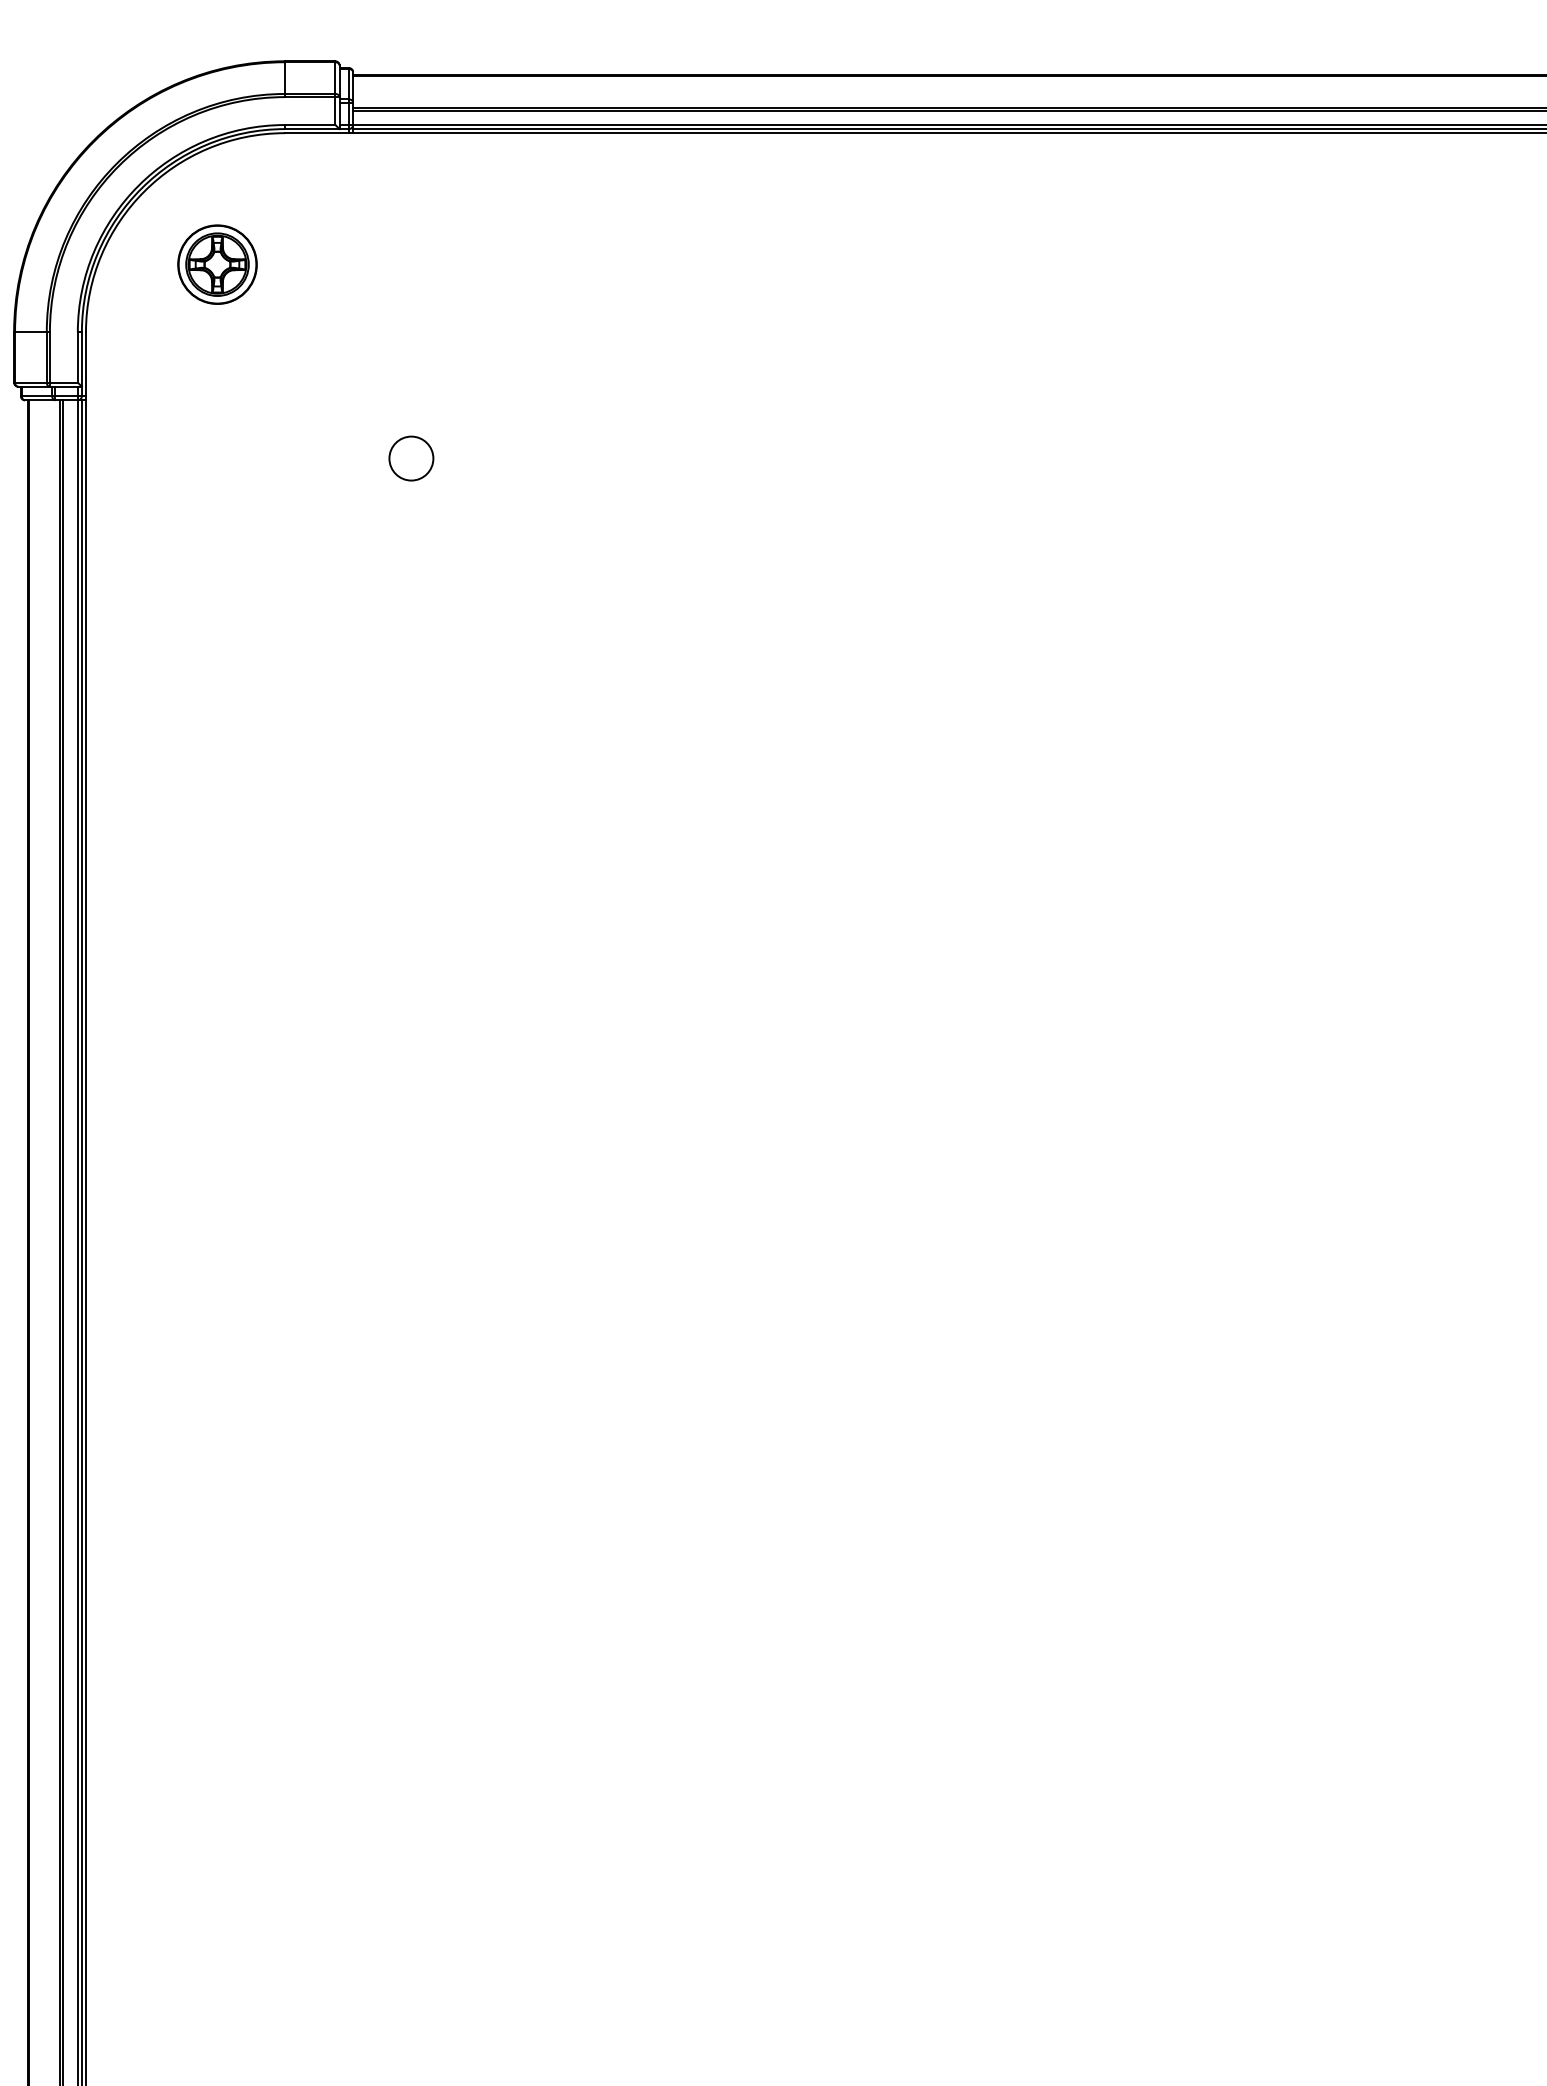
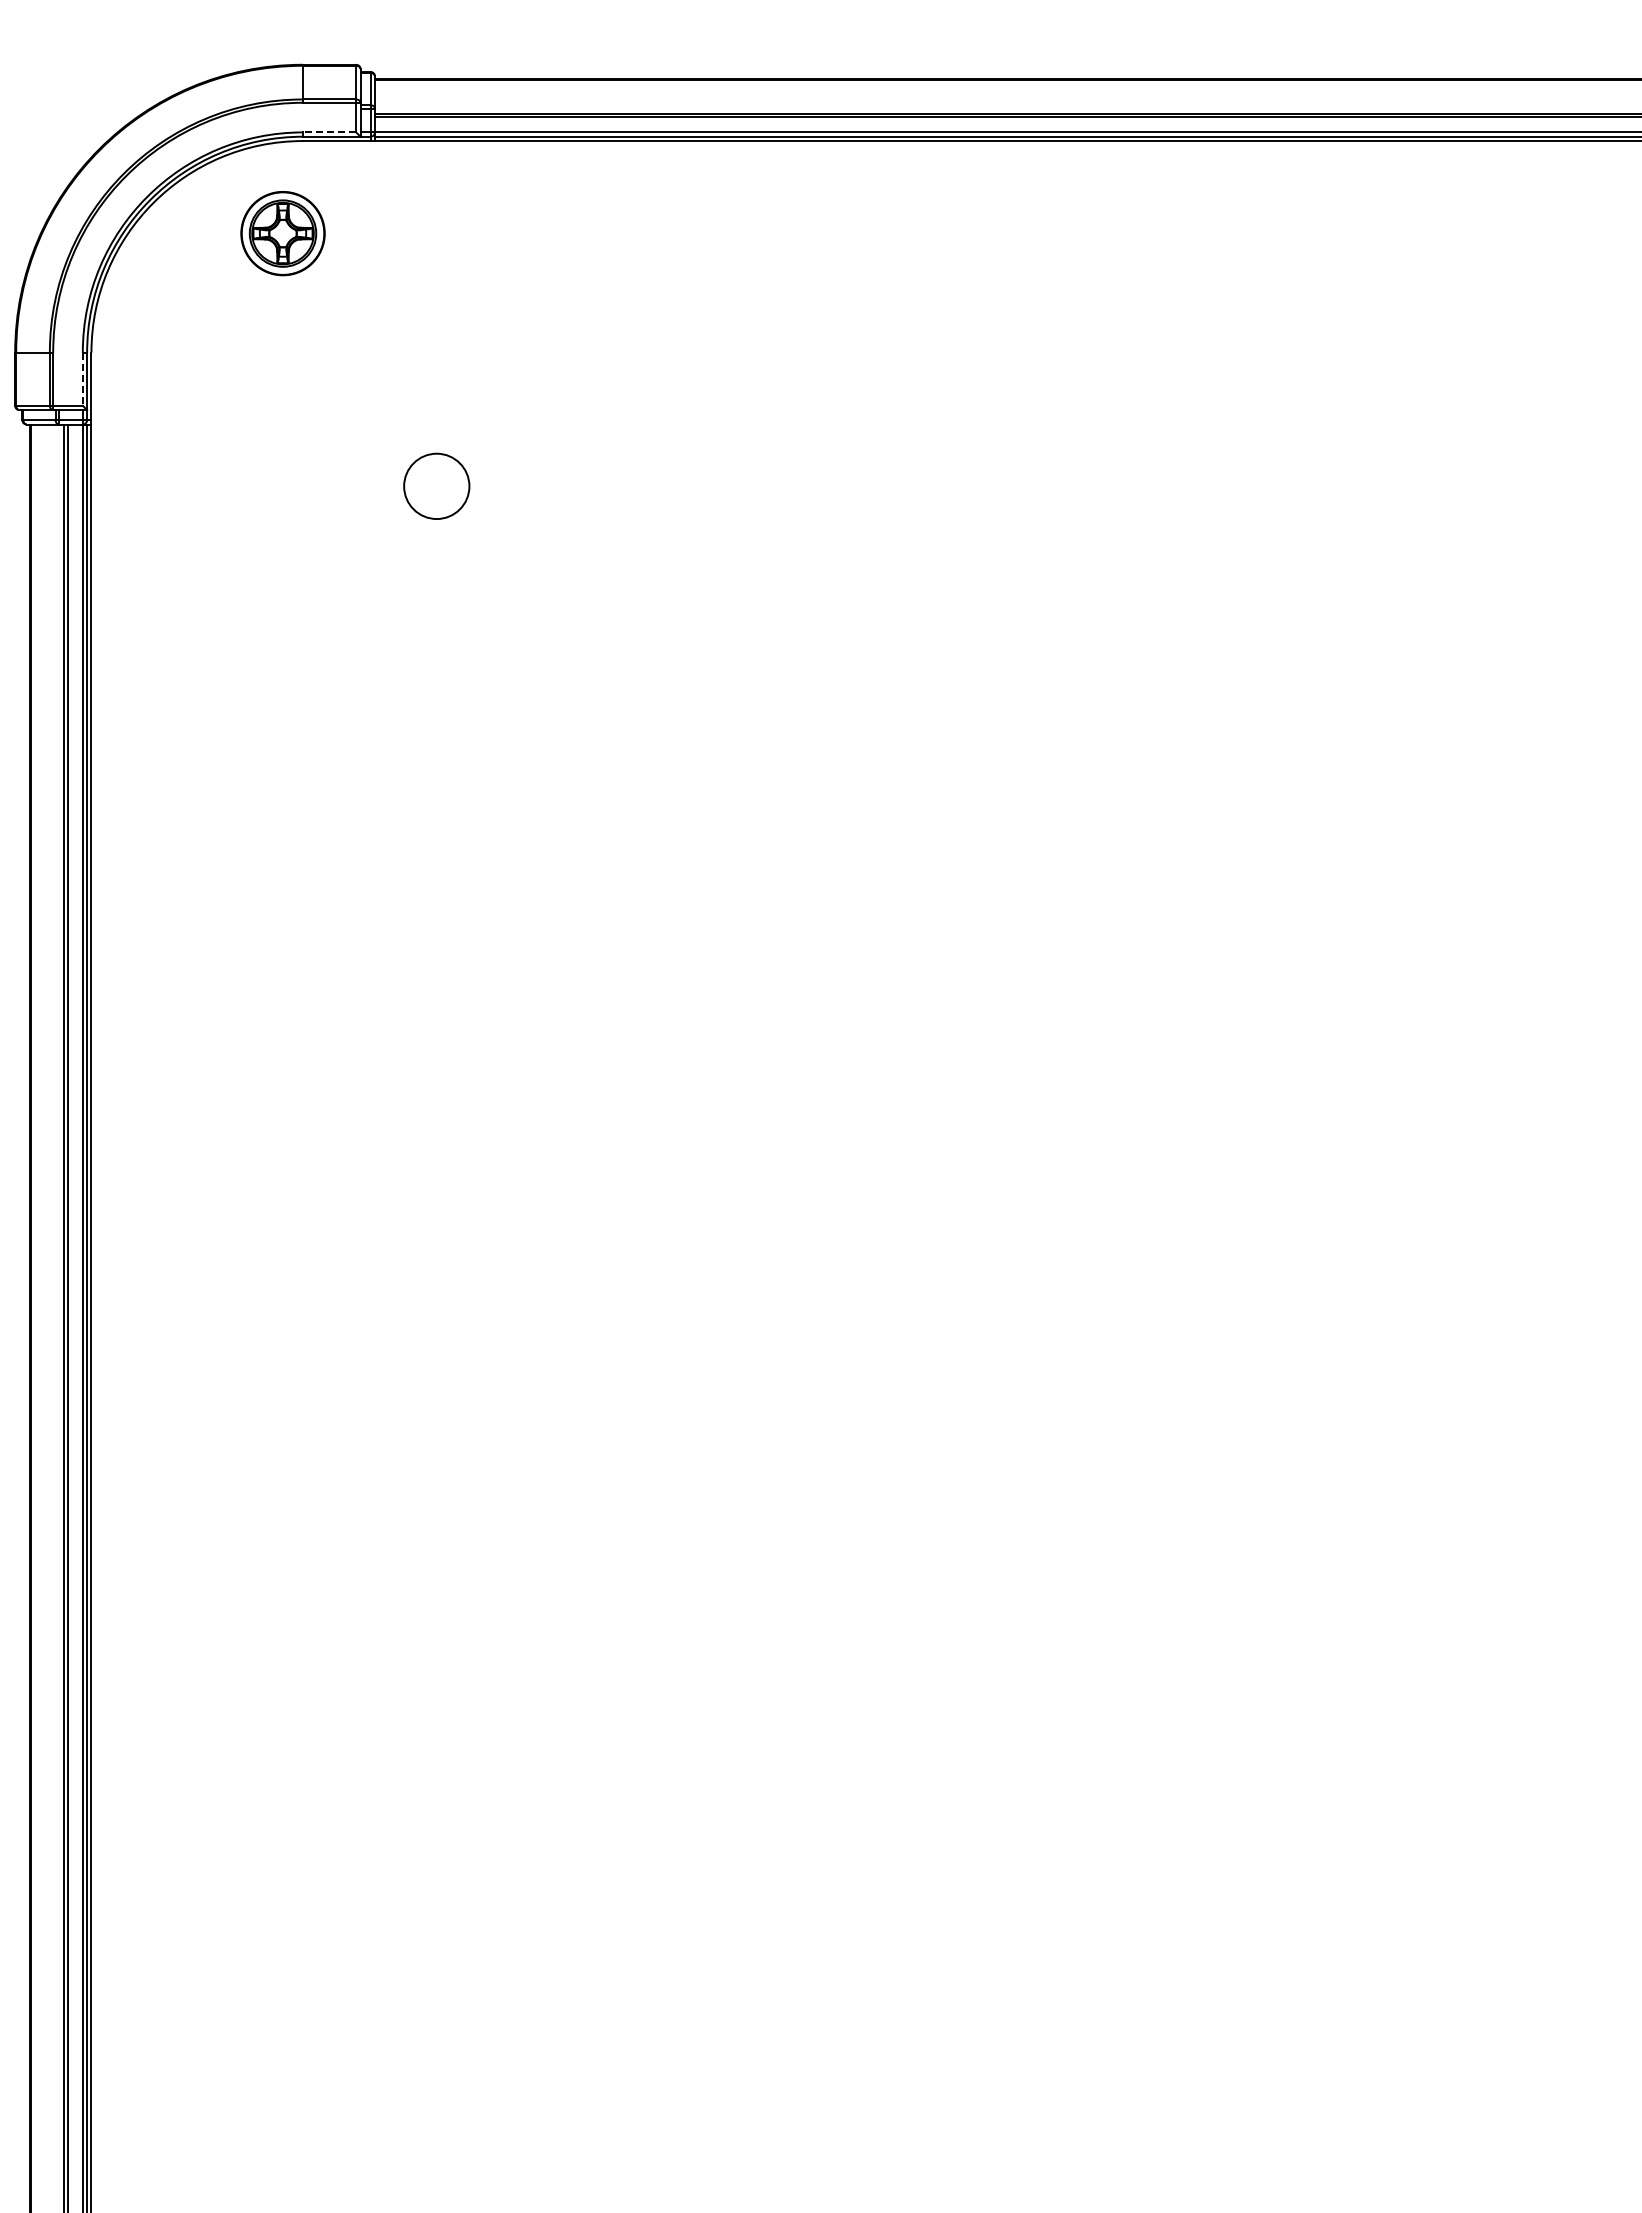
line: (310, 125) -> (329, 132), solid -> dashed
part: (217, 264) -> (282, 233), moved
line: (77, 357) -> (82, 379), solid -> dashed
circle: (411, 458) -> (436, 486), size x1.4

